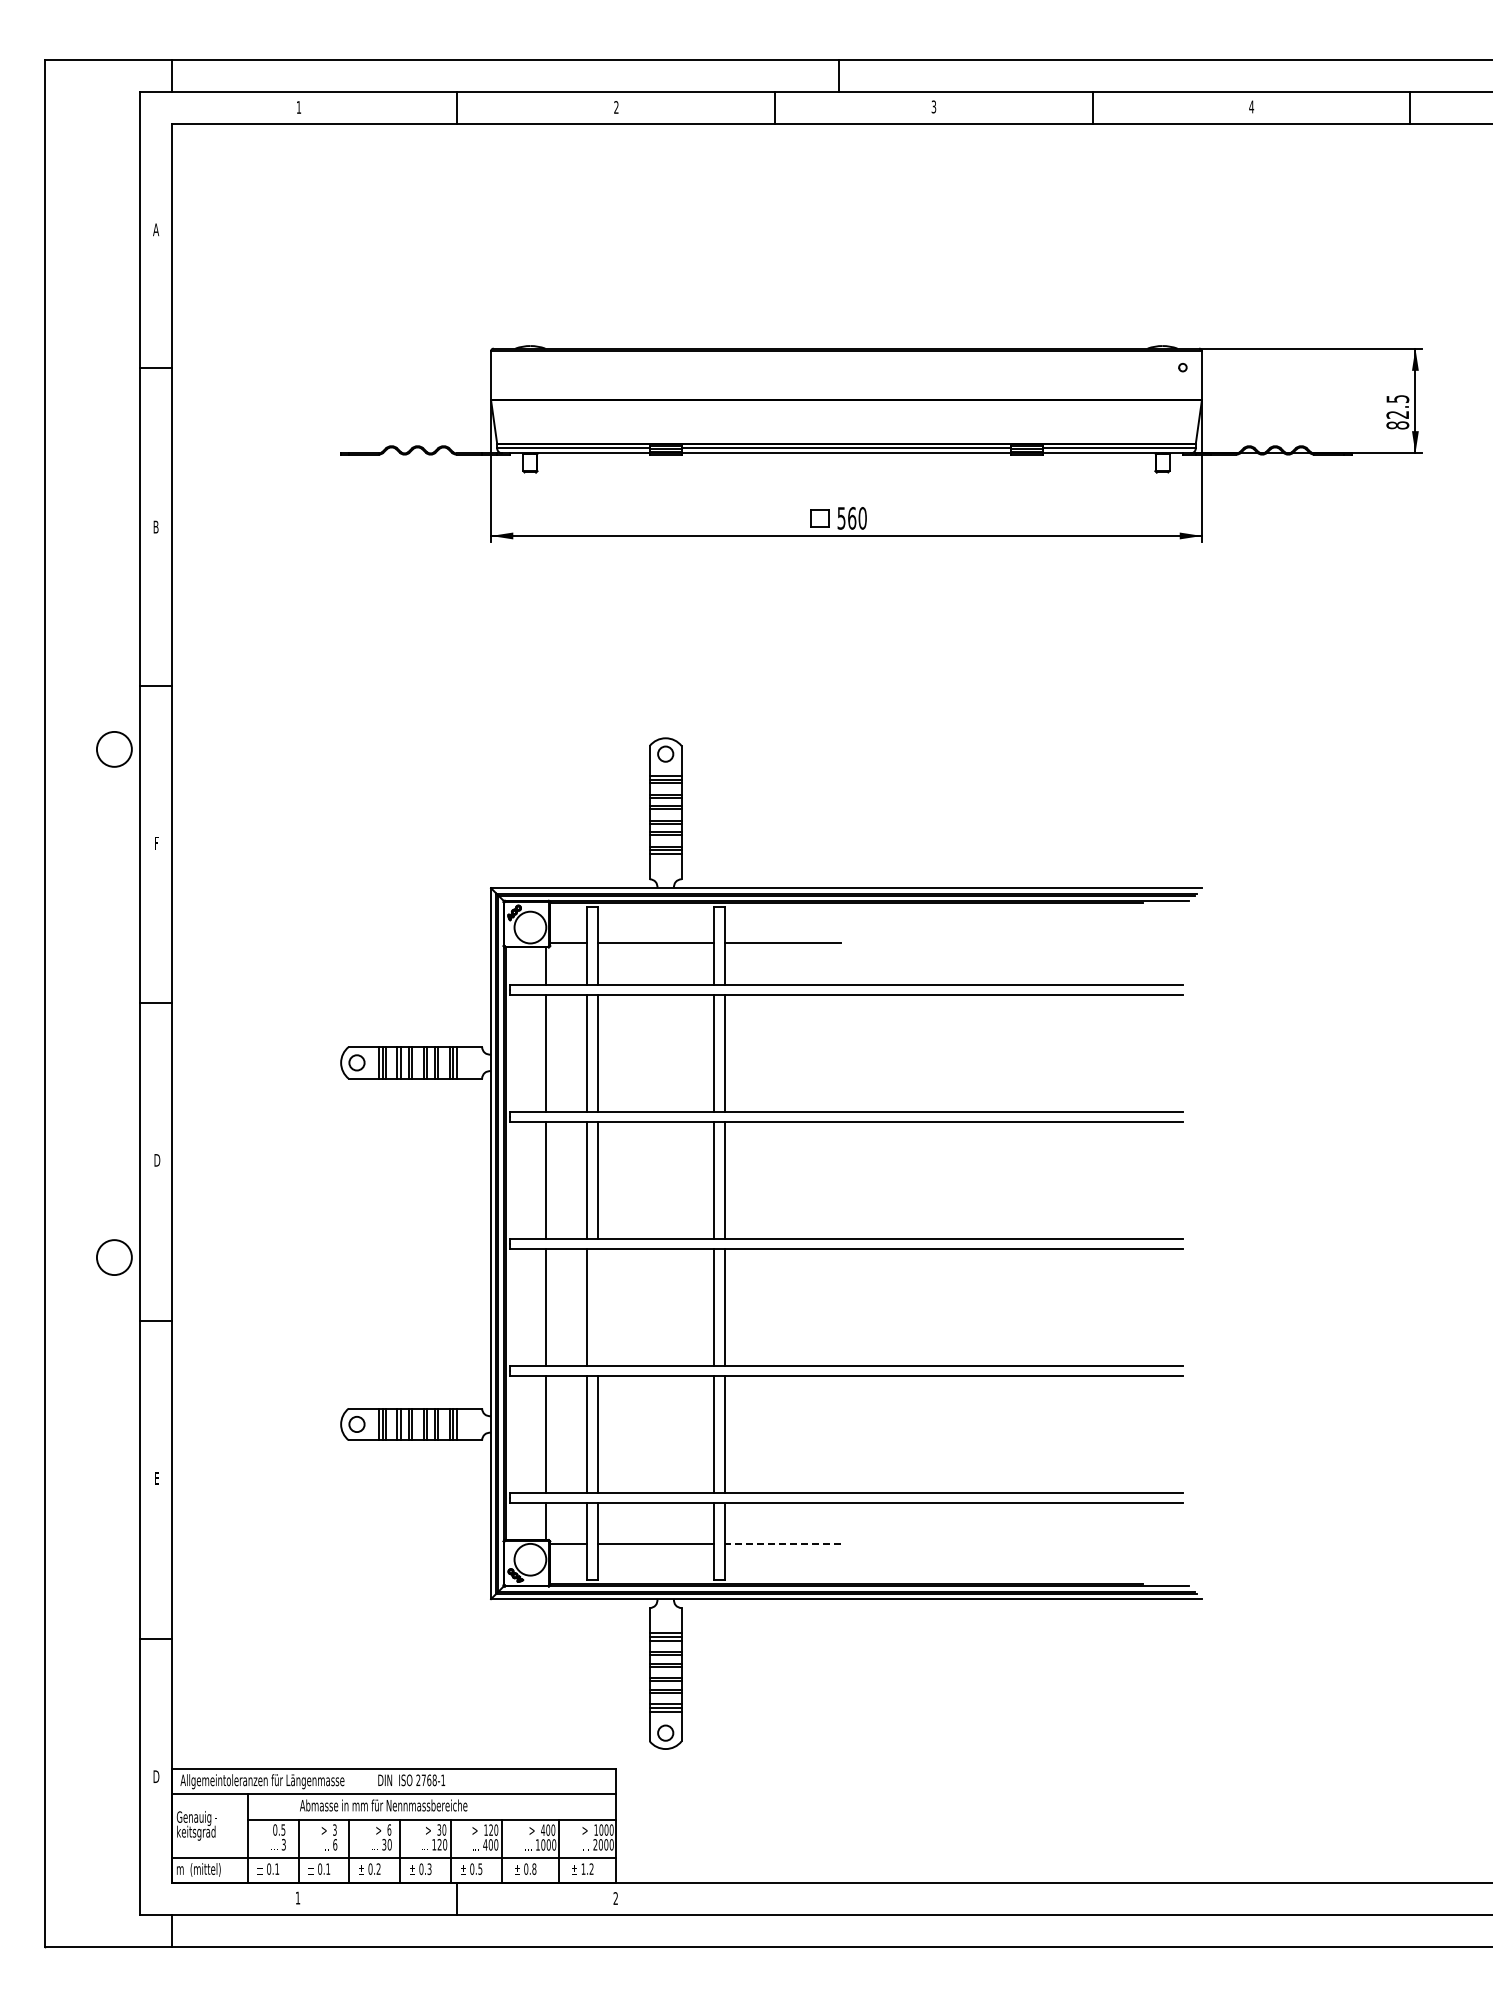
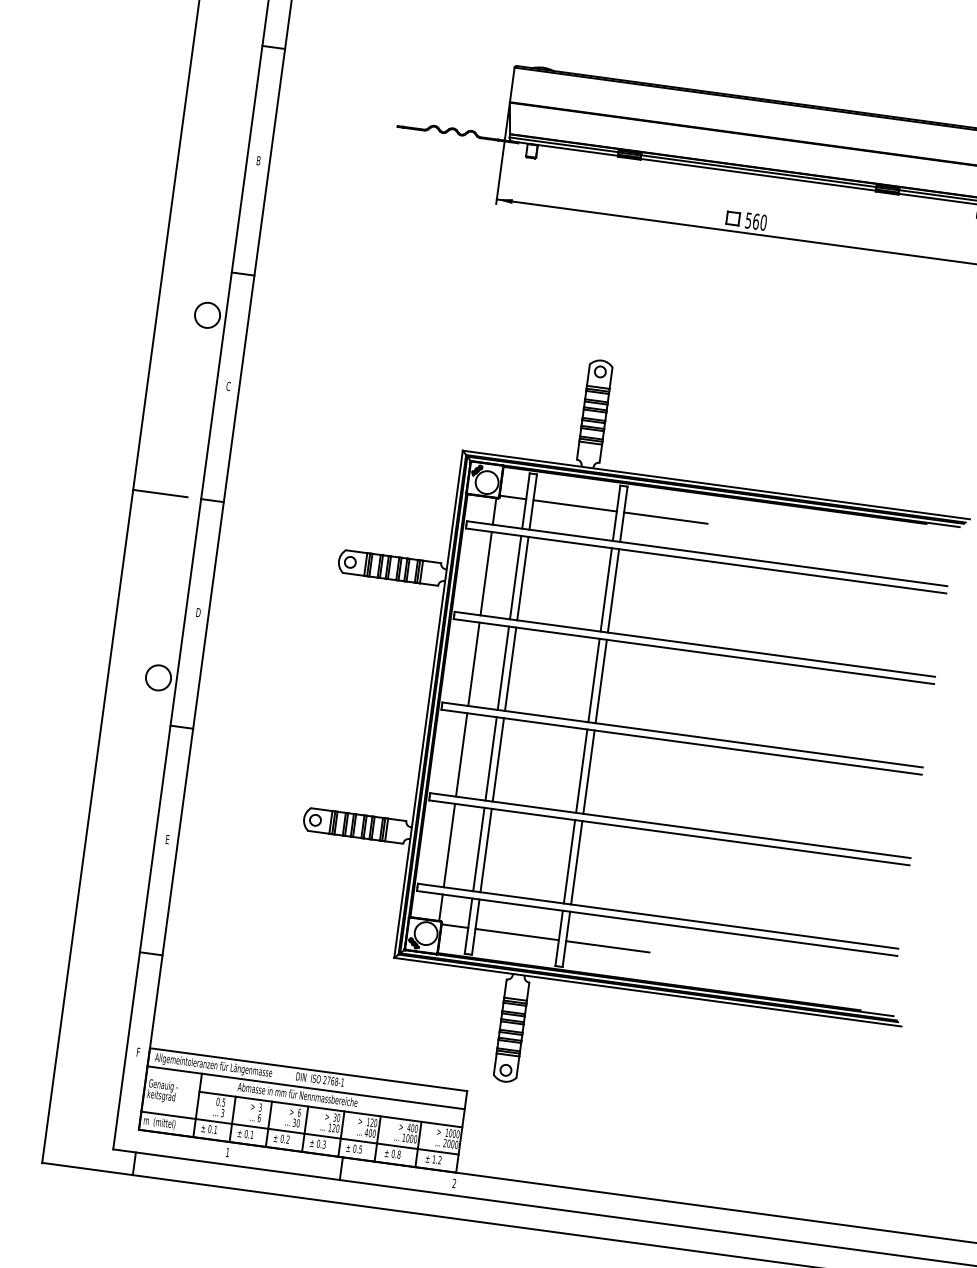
text: (156, 842) -> (228, 385), F -> C
line: (82, 1003) -> (160, 493), added
line: (597, 1306) -> (498, 759), added
line: (782, 1544) -> (607, 947), dashed -> solid
text: (156, 1776) -> (138, 1052), D -> F

